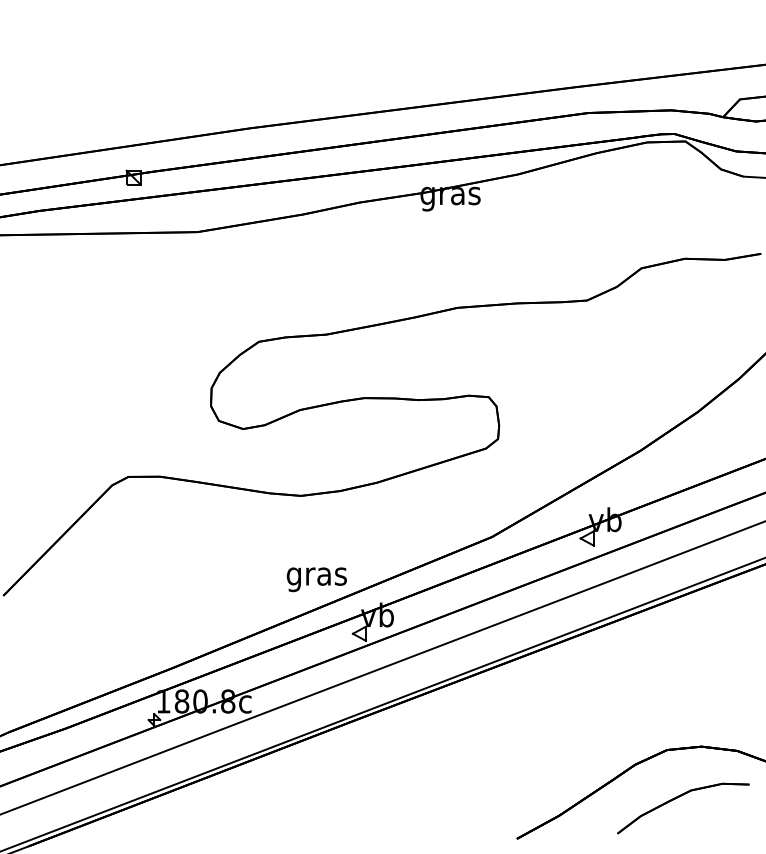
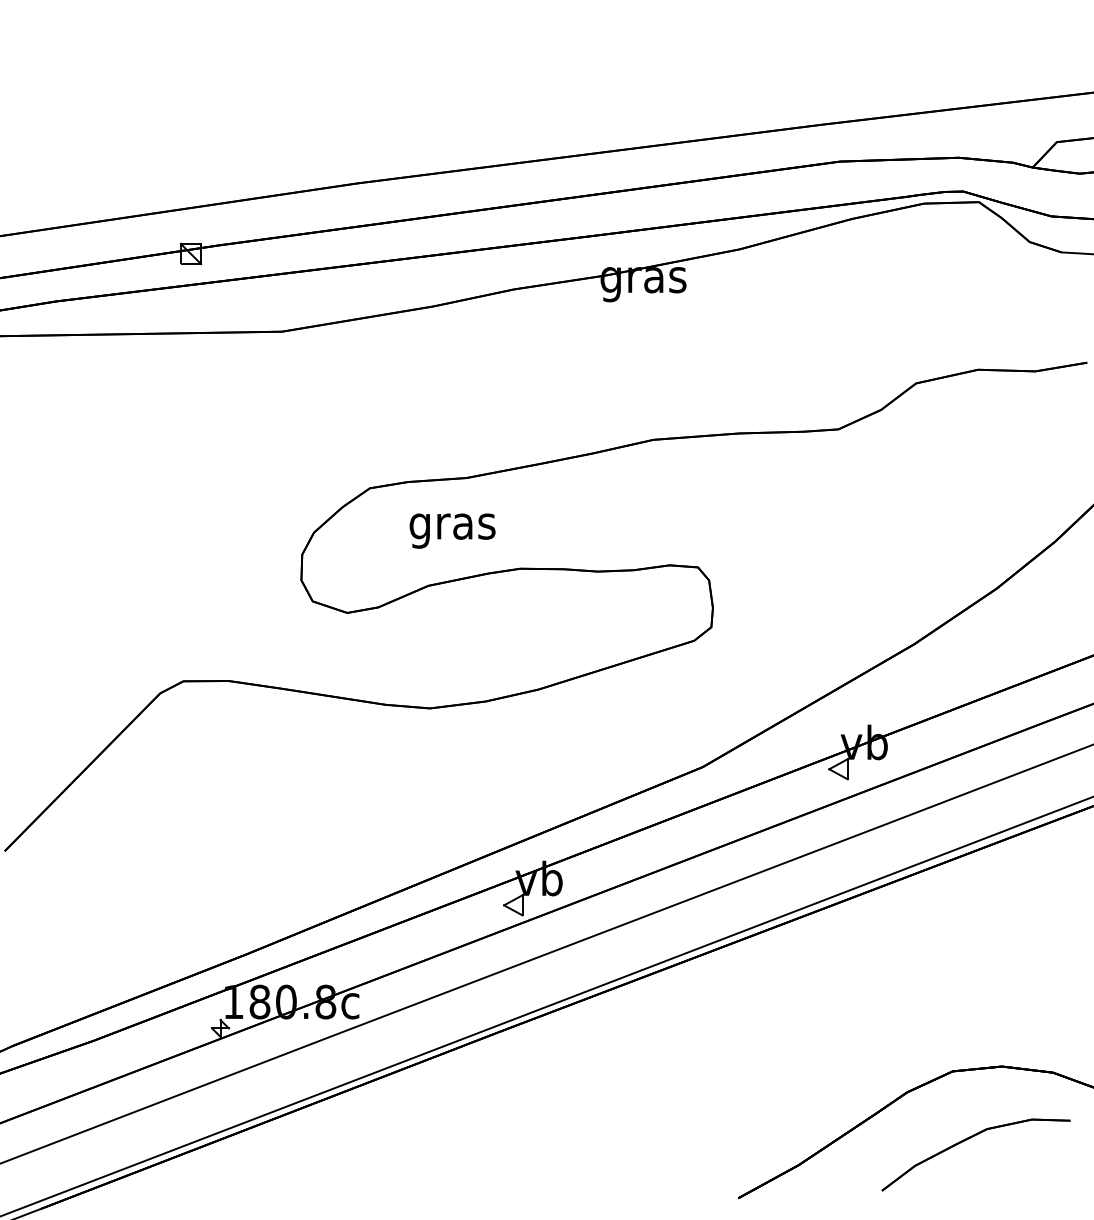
text: (316, 579) -> (452, 530), moved

